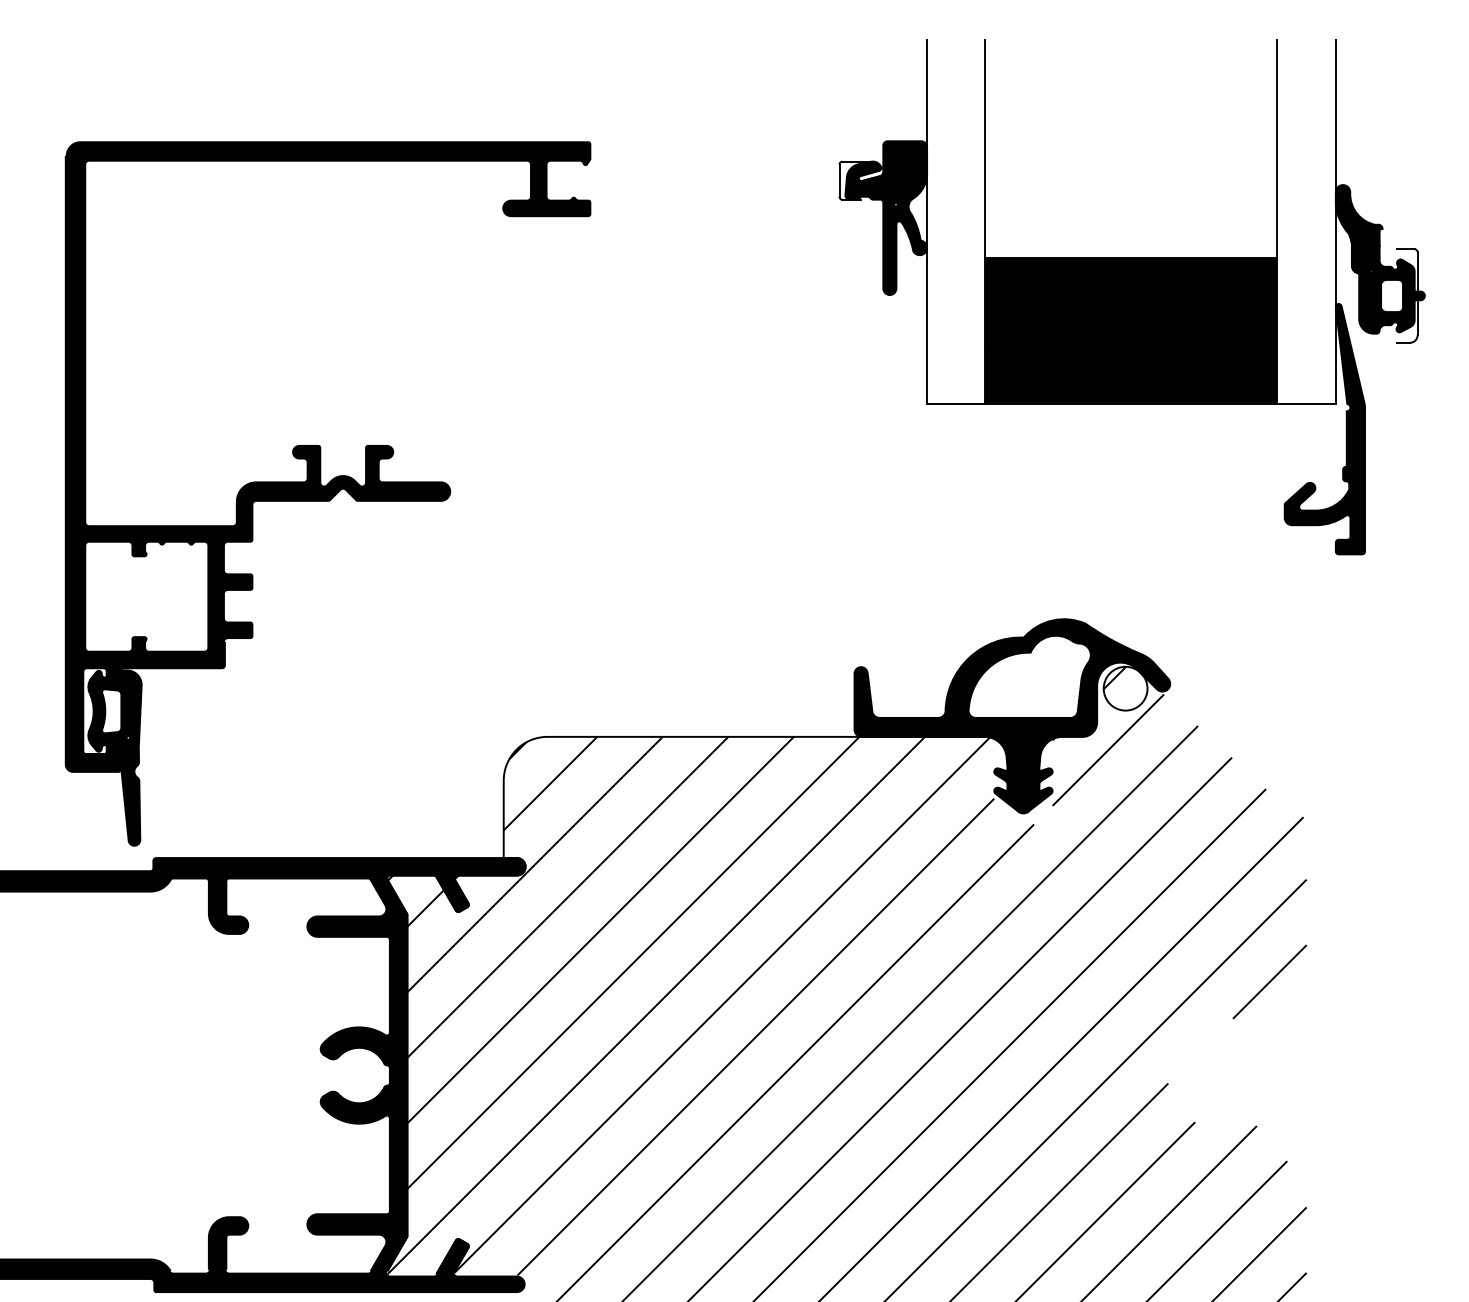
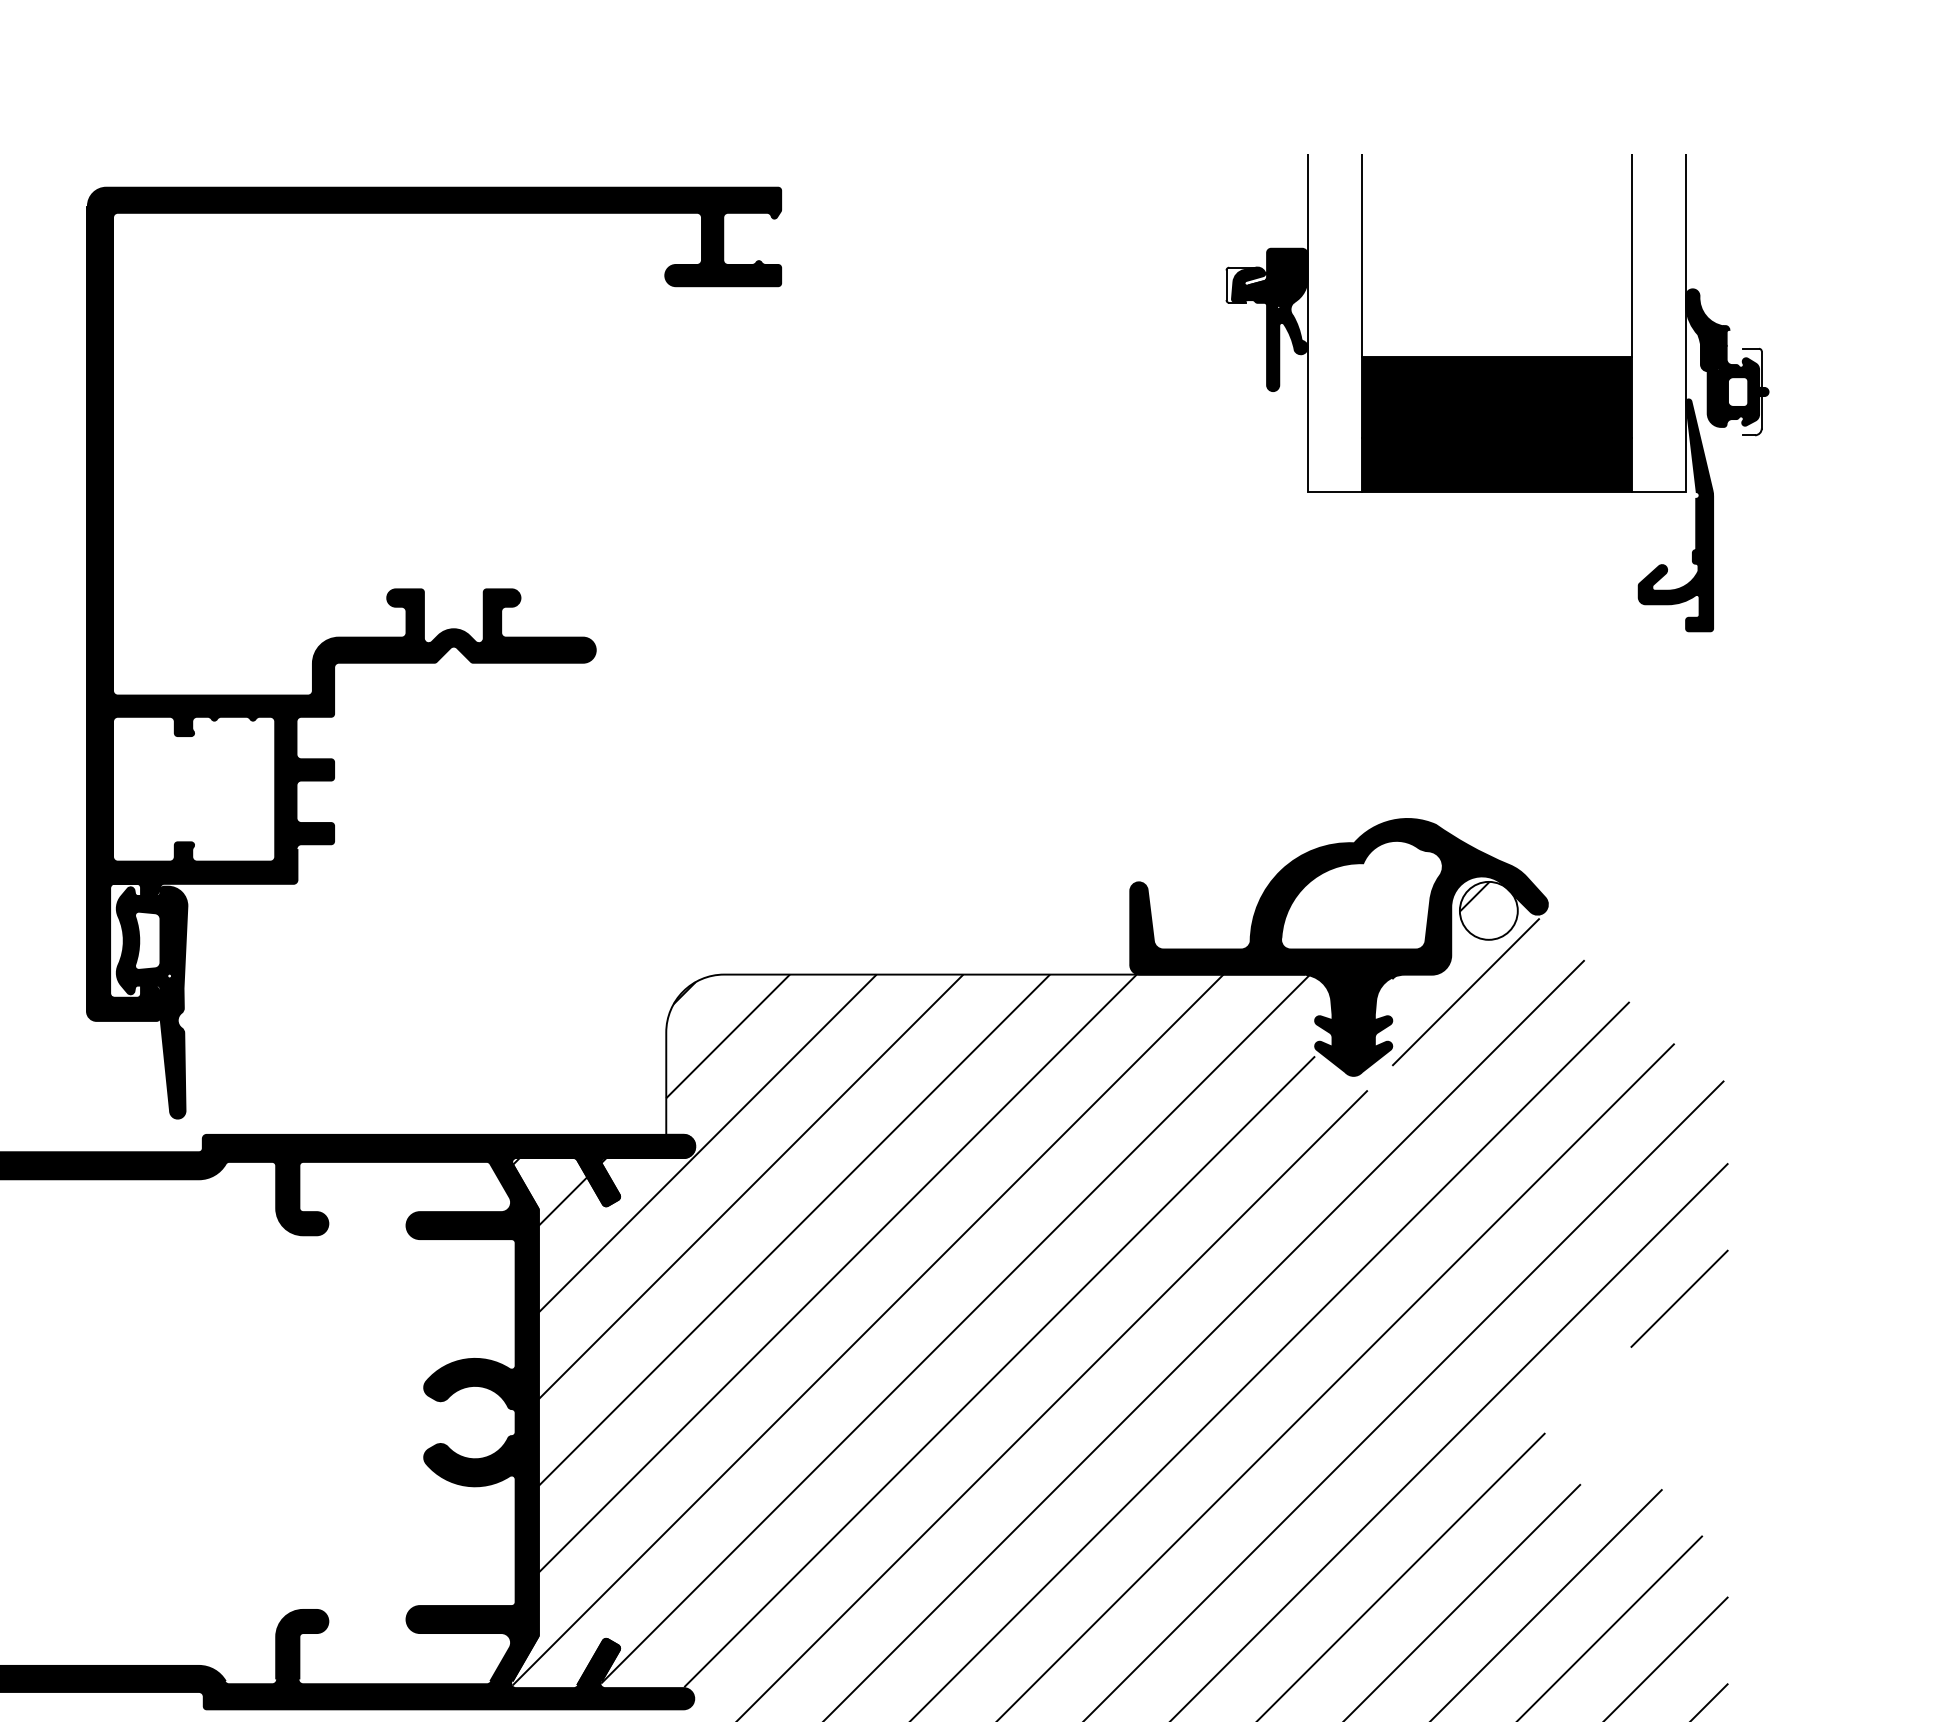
part: (1132, 297) -> (1497, 393), size x0.7

